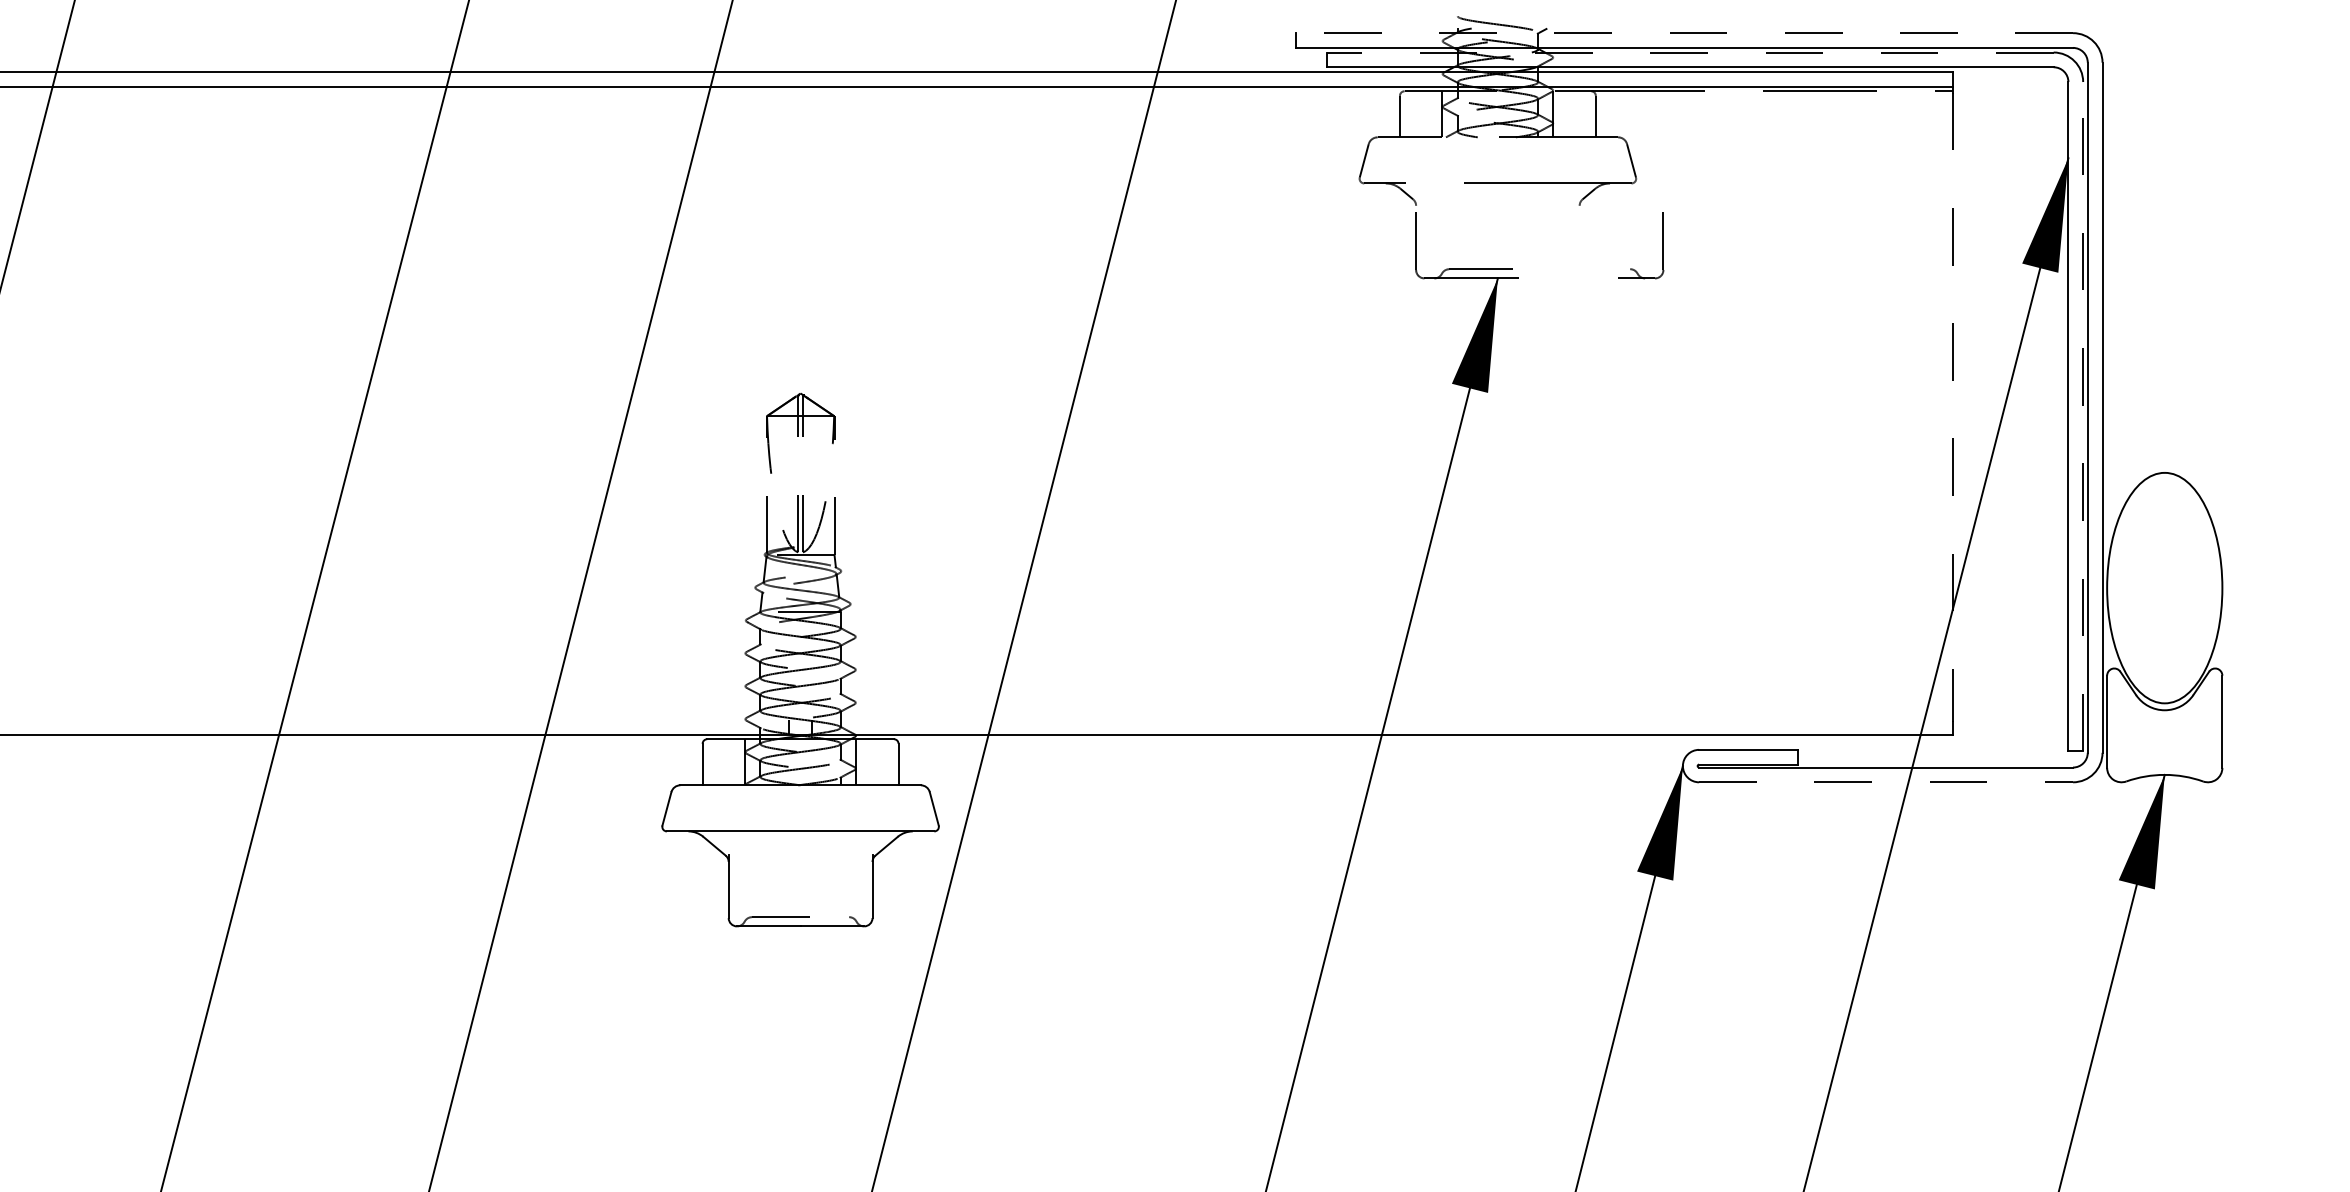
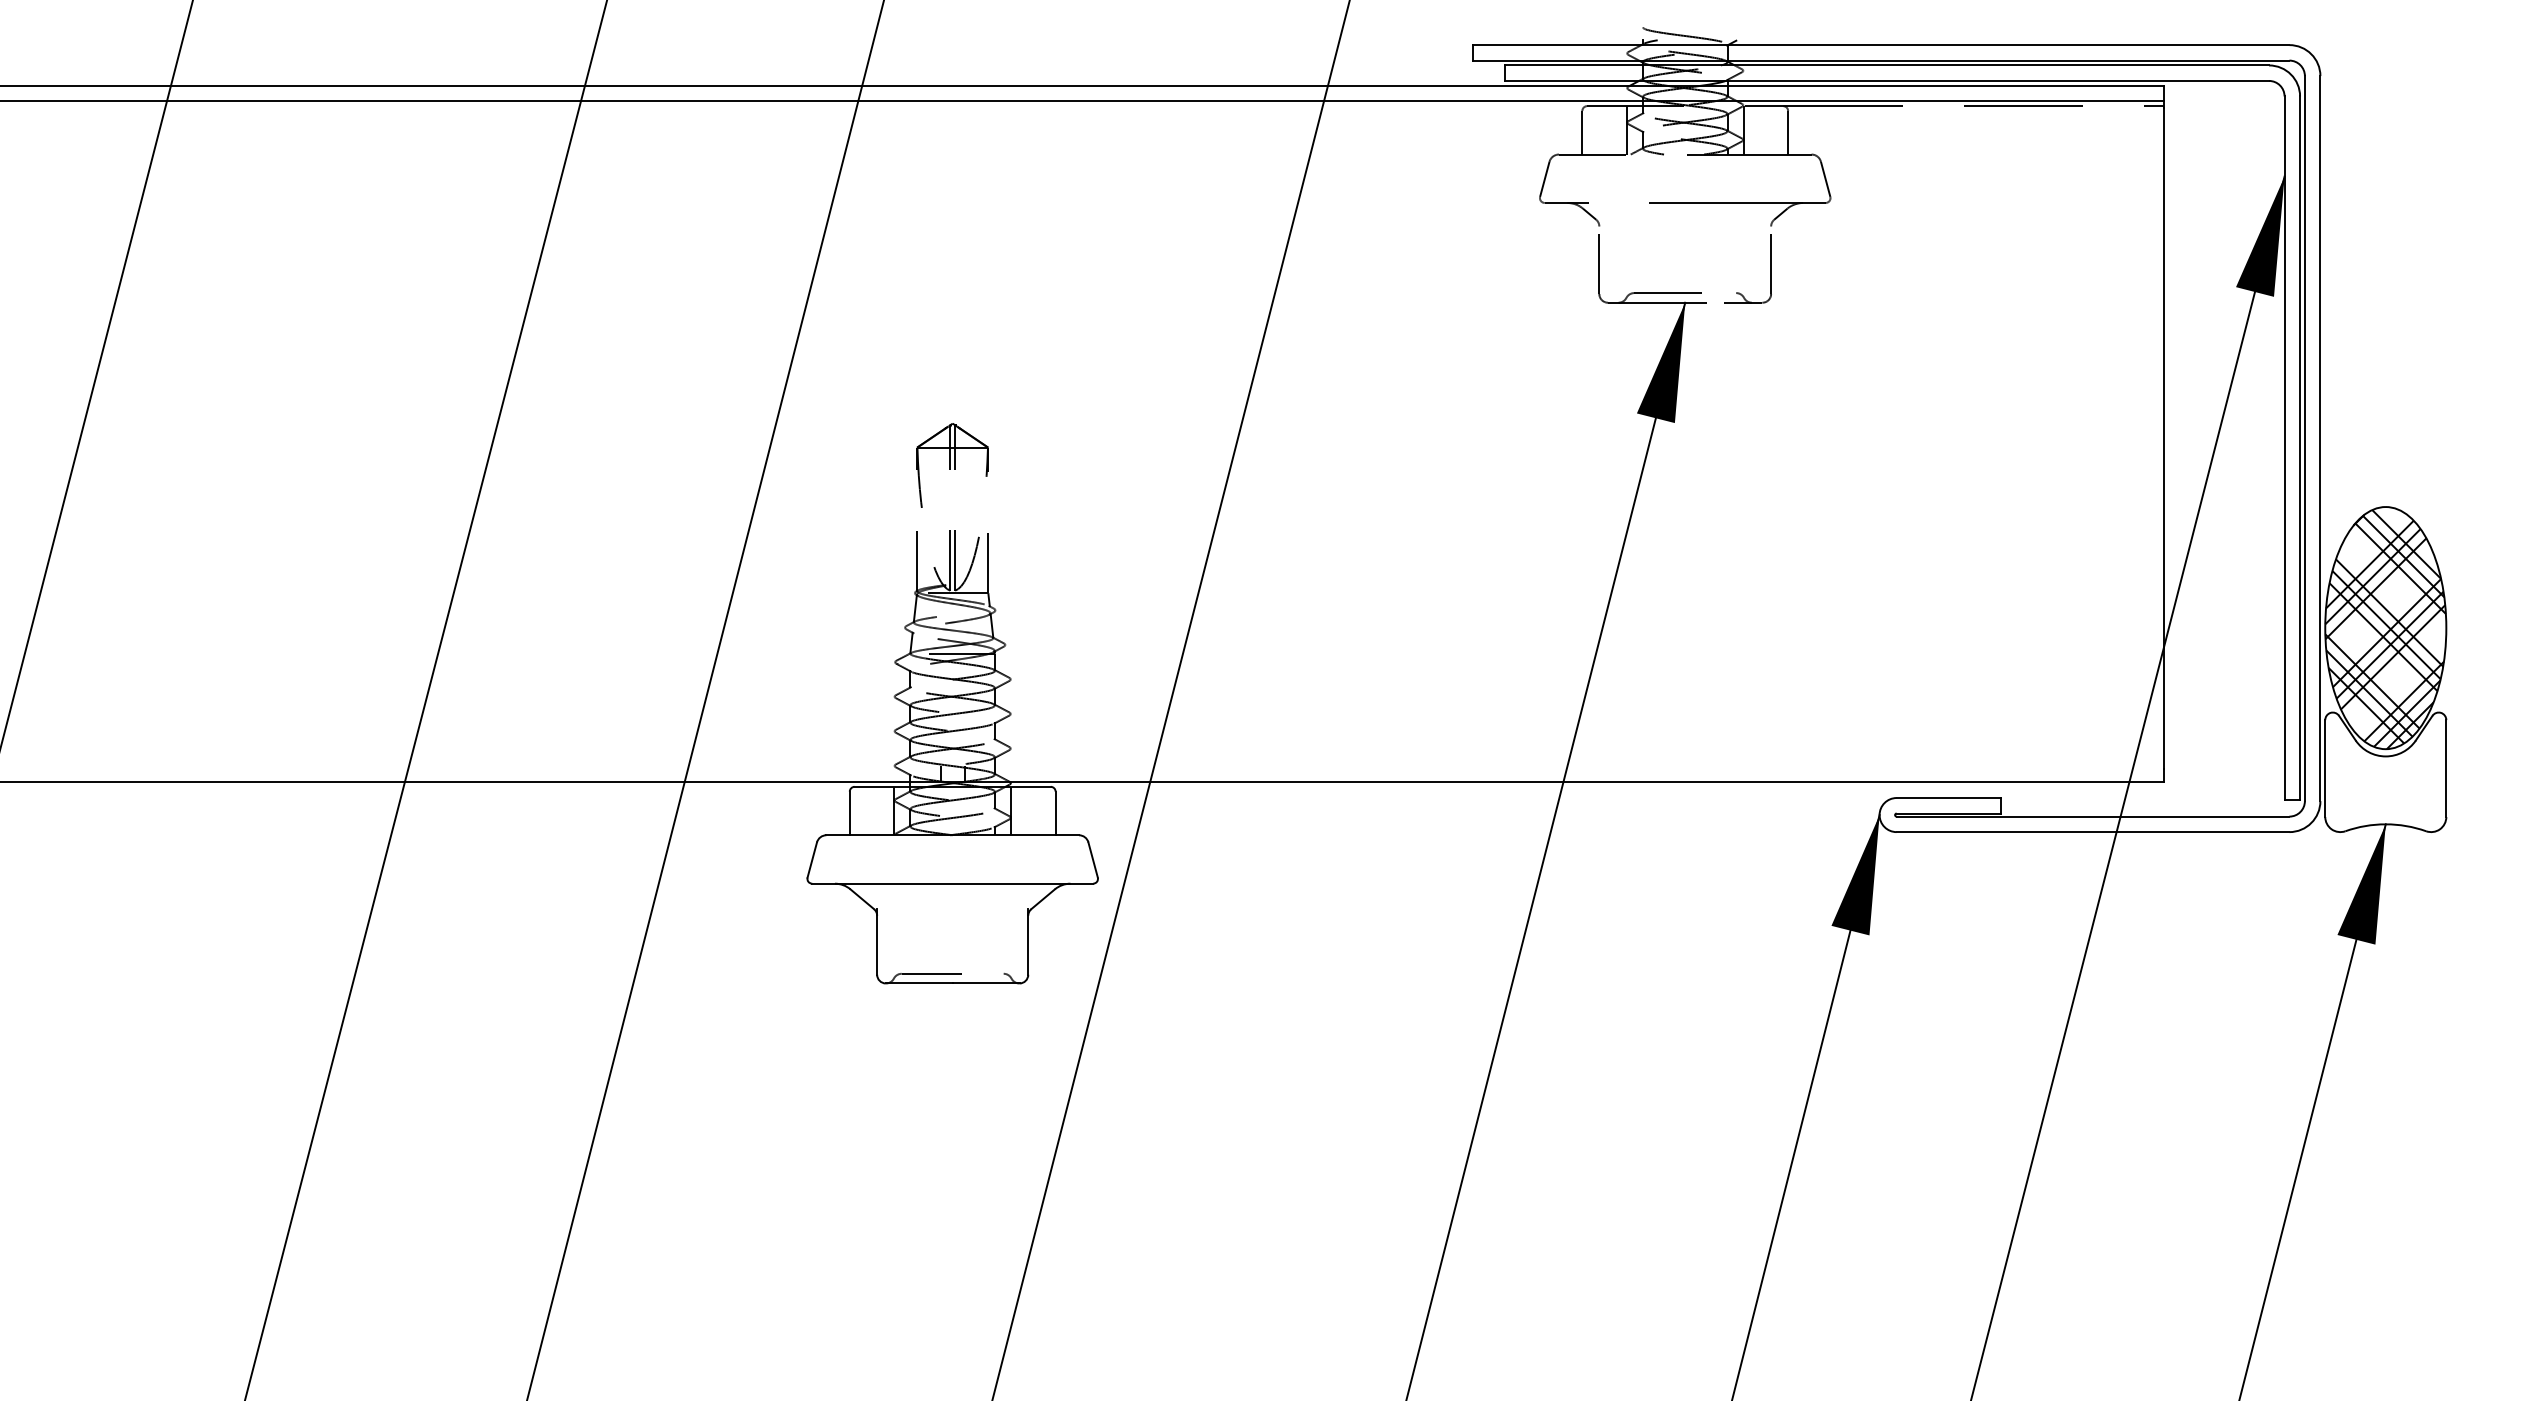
line: (1683, 33) -> (1880, 45), dashed -> solid
line: (1690, 52) -> (1887, 65), dashed -> solid
part: (1662, 245) -> (1770, 268), moved
line: (1953, 407) -> (2163, 438), dashed -> solid
line: (2083, 417) -> (2300, 448), dashed -> solid
hatch: (2164, 589) -> (2385, 629), added
line: (1886, 782) -> (2093, 832), dashed -> solid

